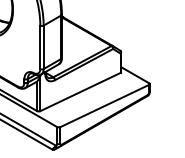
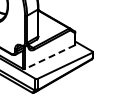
line: (81, 92) -> (50, 57), solid -> dashed

